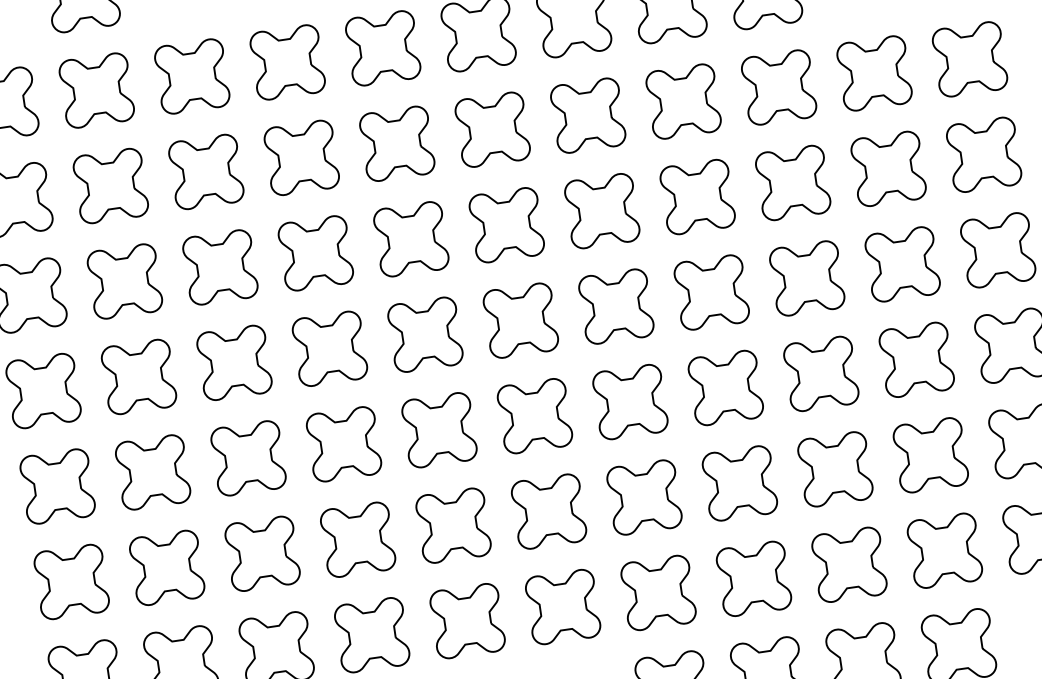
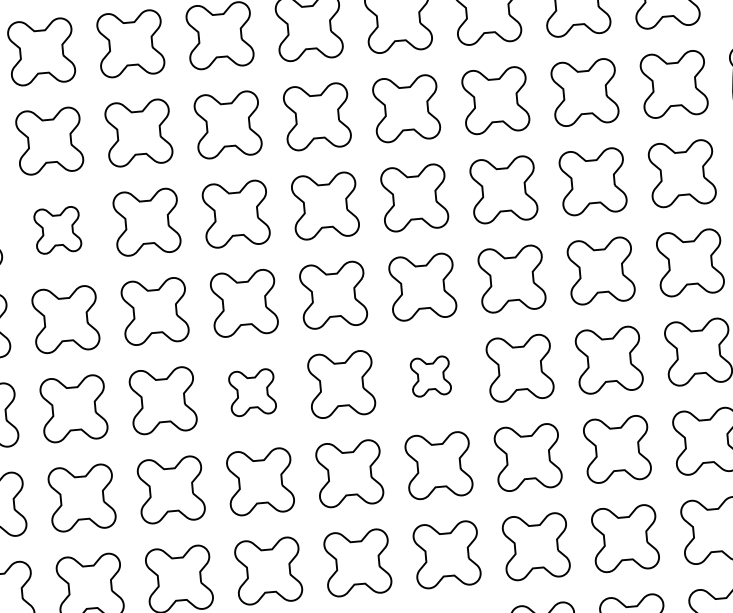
part: (124, 281) -> (57, 230), size x0.7
part: (534, 416) -> (430, 376), size x0.6
part: (344, 444) -> (252, 392), size x0.7

